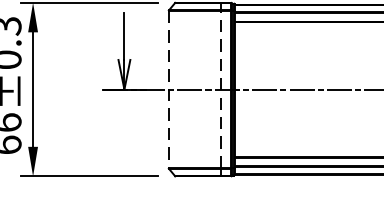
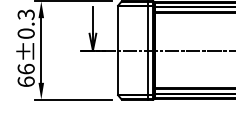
line: (220, 89) -> (147, 50), dashed -> solid
line: (169, 91) -> (118, 51), dashed -> solid

